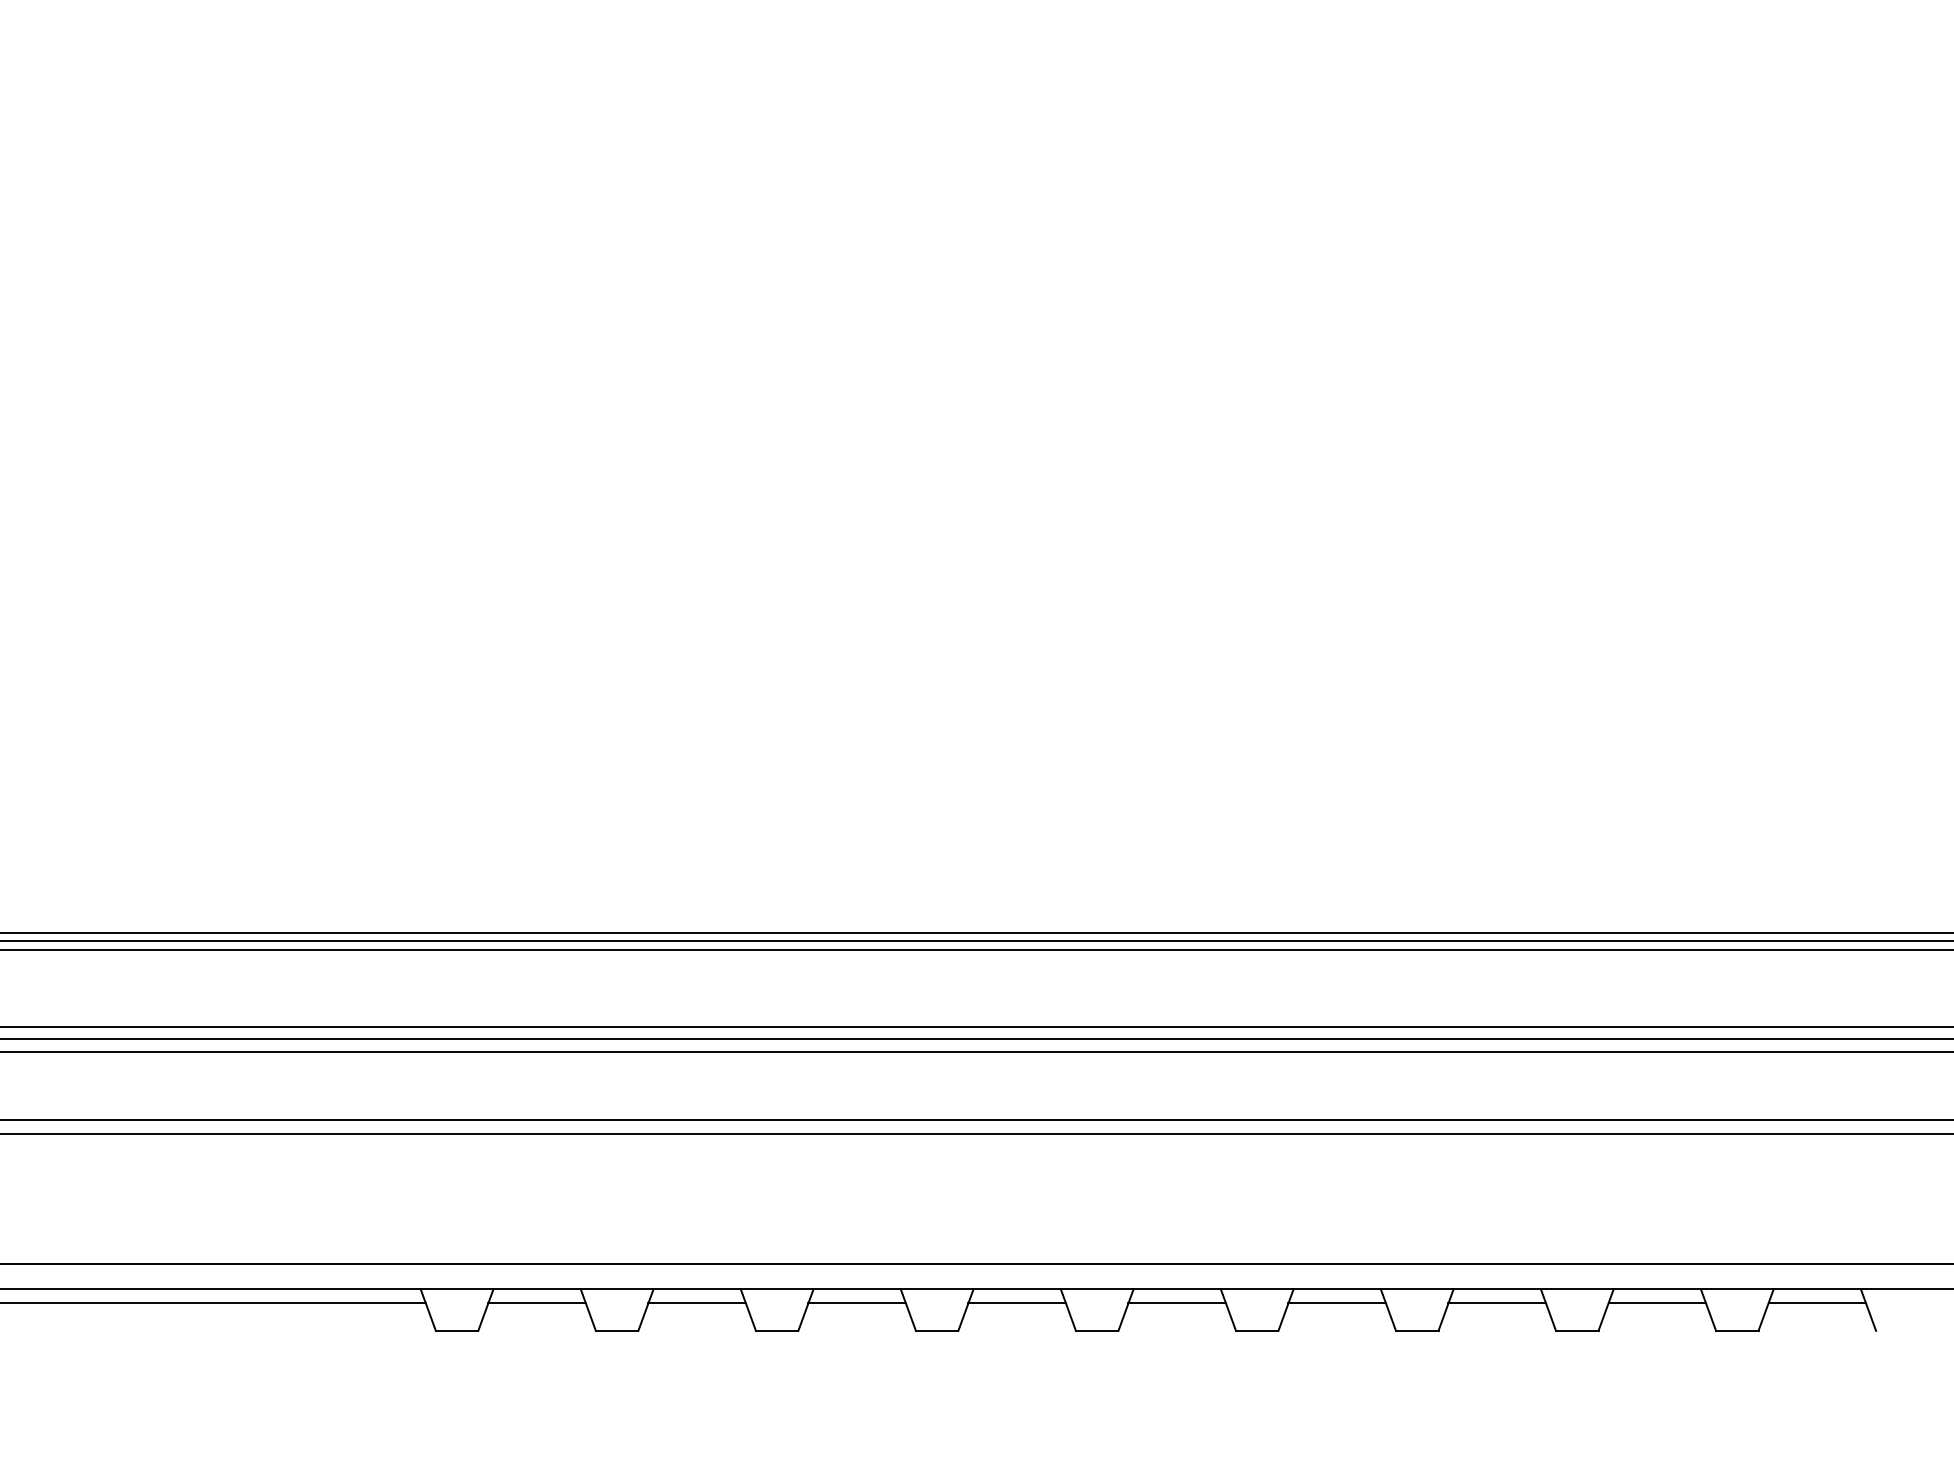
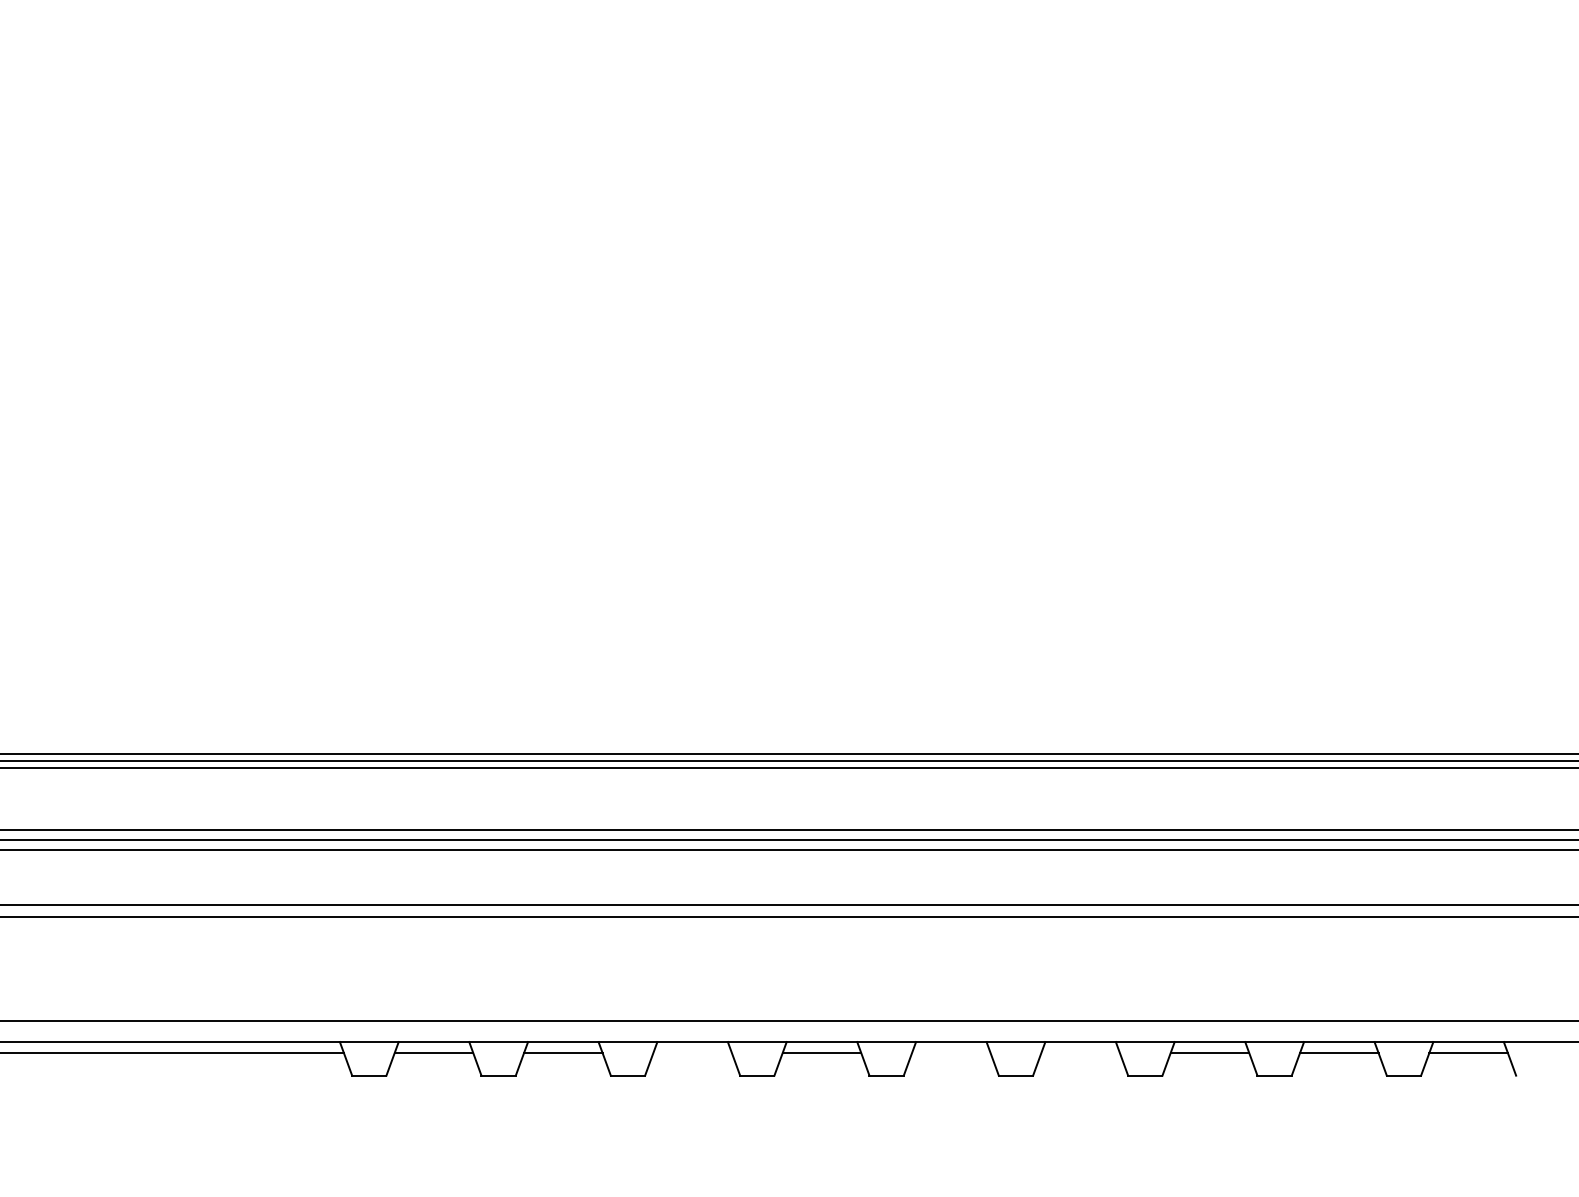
line: (856, 1303) -> (692, 1053), removed
line: (1176, 1303) -> (950, 1053), removed
line: (1336, 1303) -> (1080, 1053), removed

